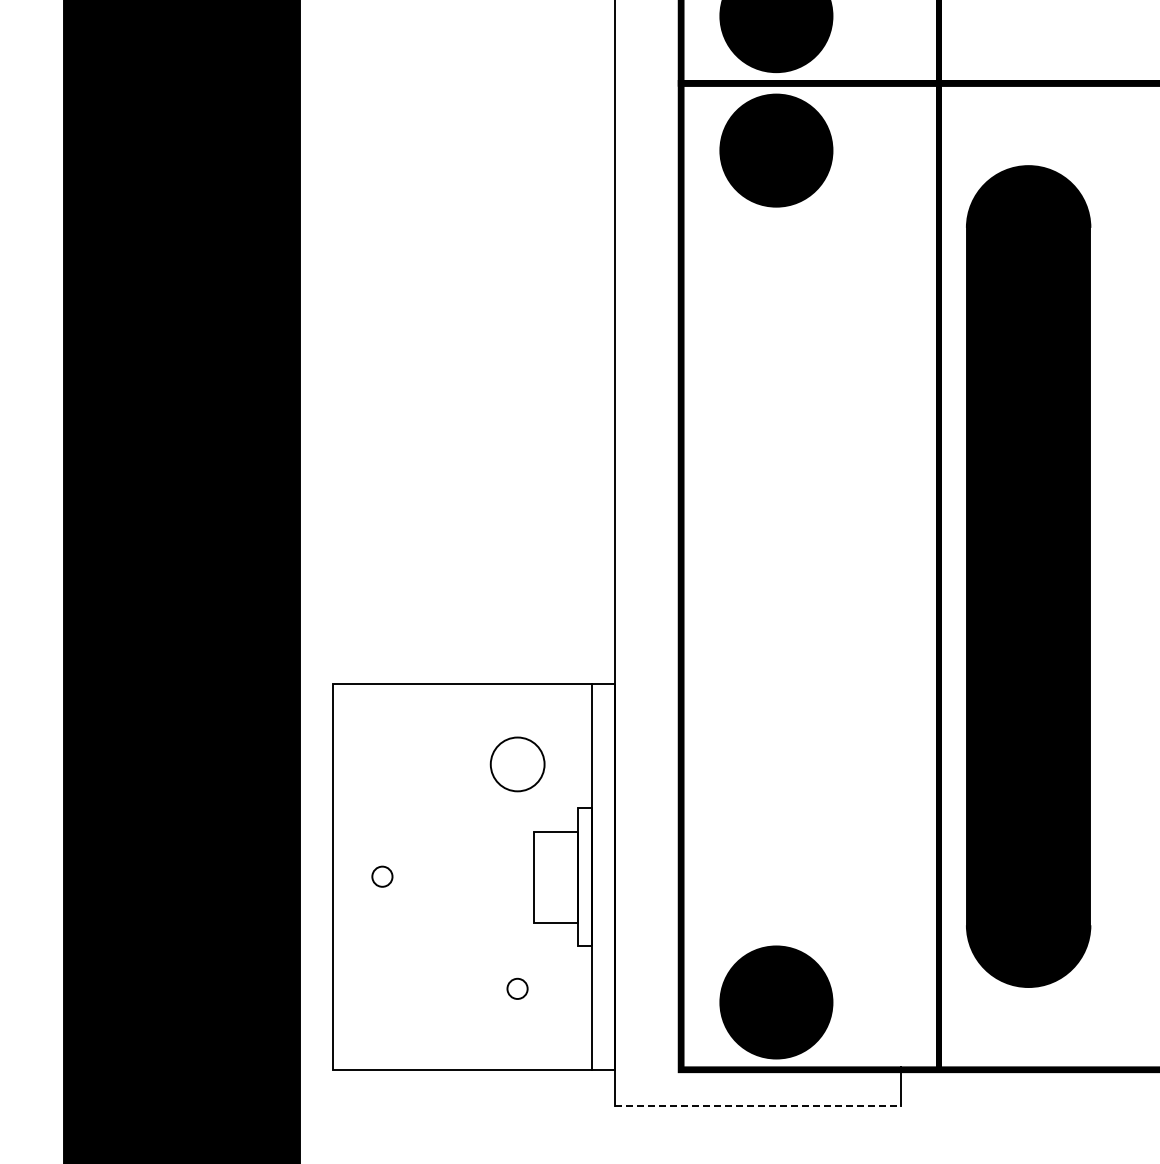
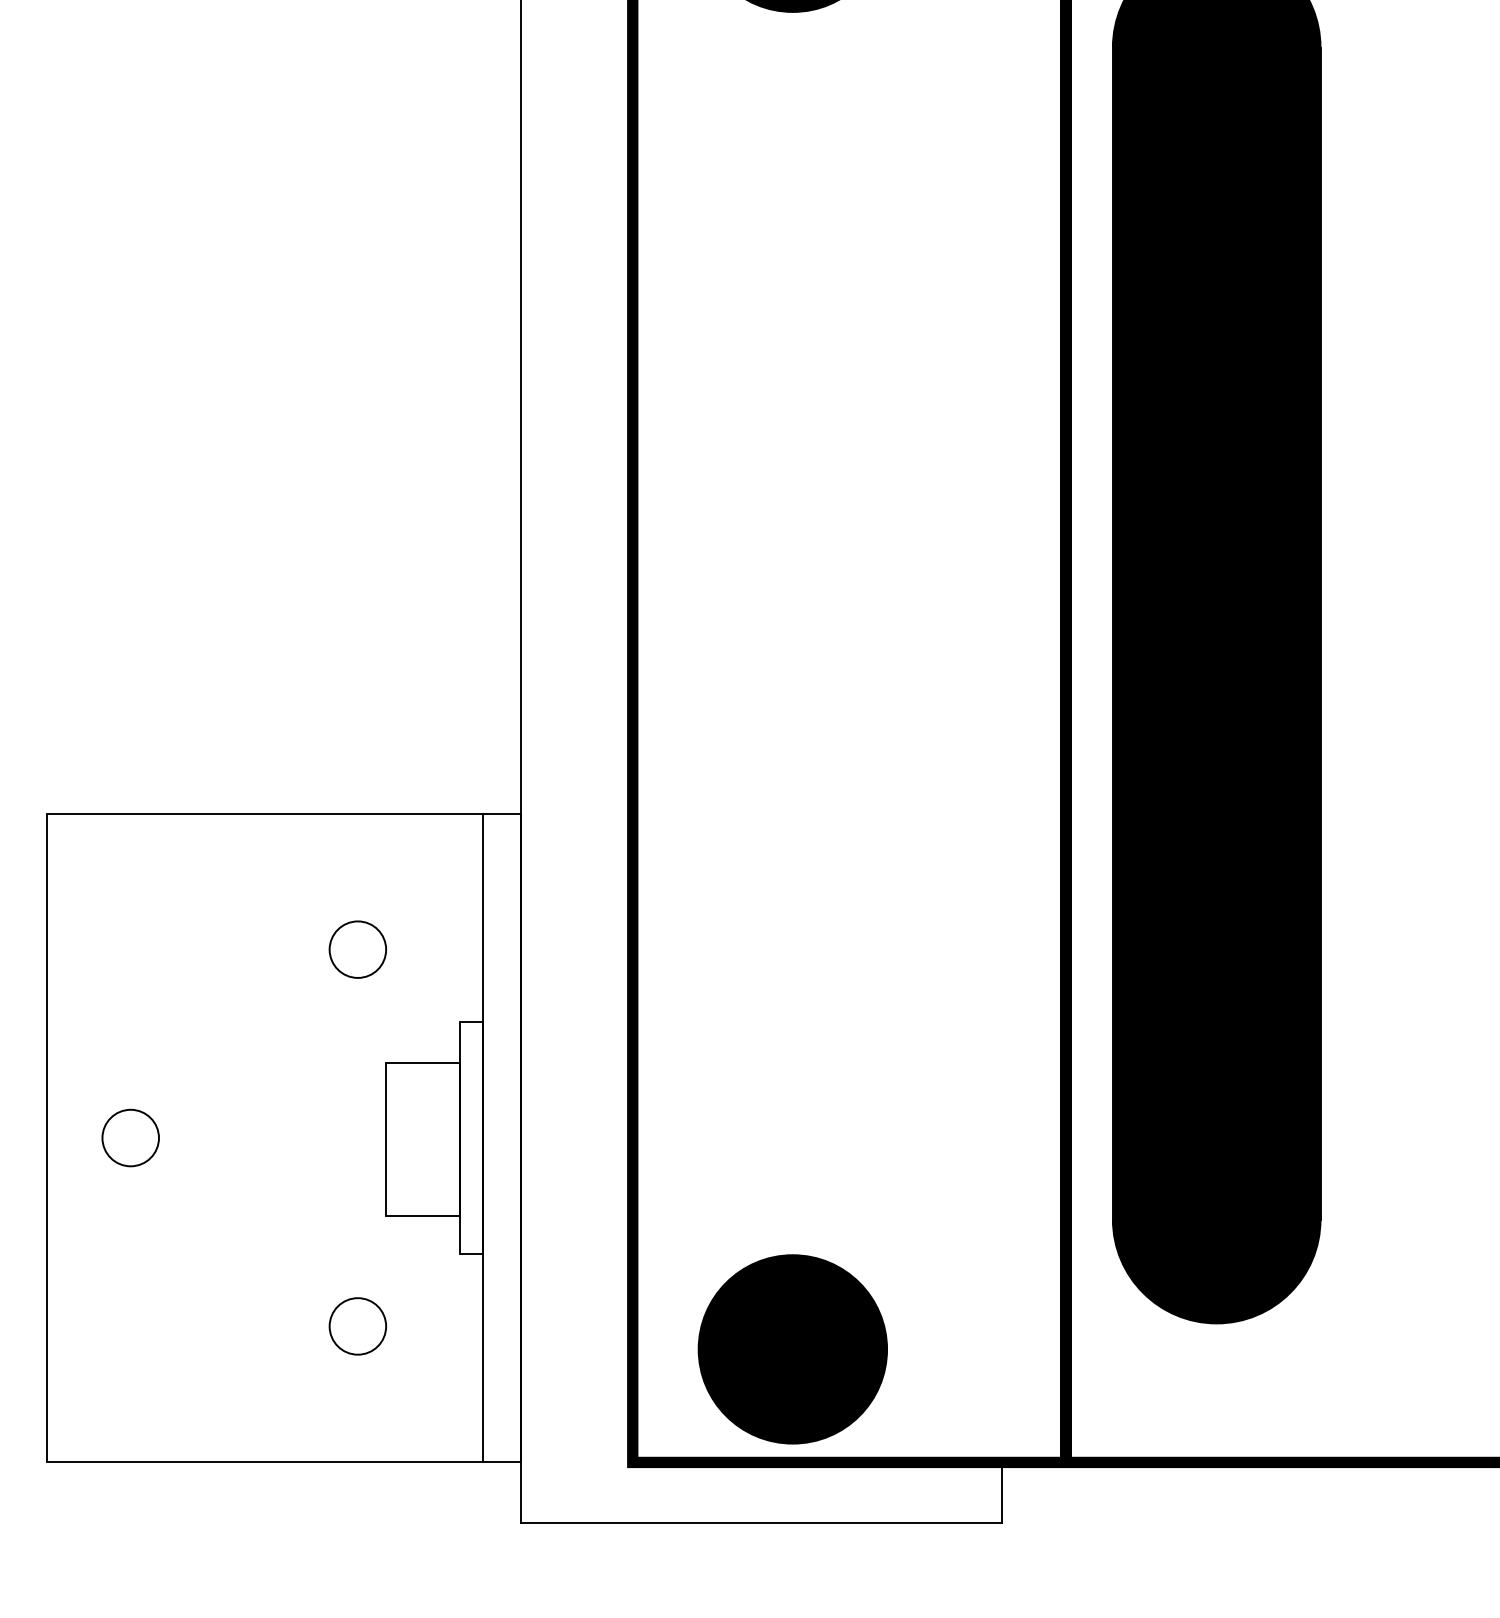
circle: (517, 764) -> (357, 949), size x0.62
circle: (382, 876) -> (130, 1137), size x1.67
circle: (517, 988) -> (357, 1325), size x1.67
line: (758, 1105) -> (762, 1522), dashed -> solid

